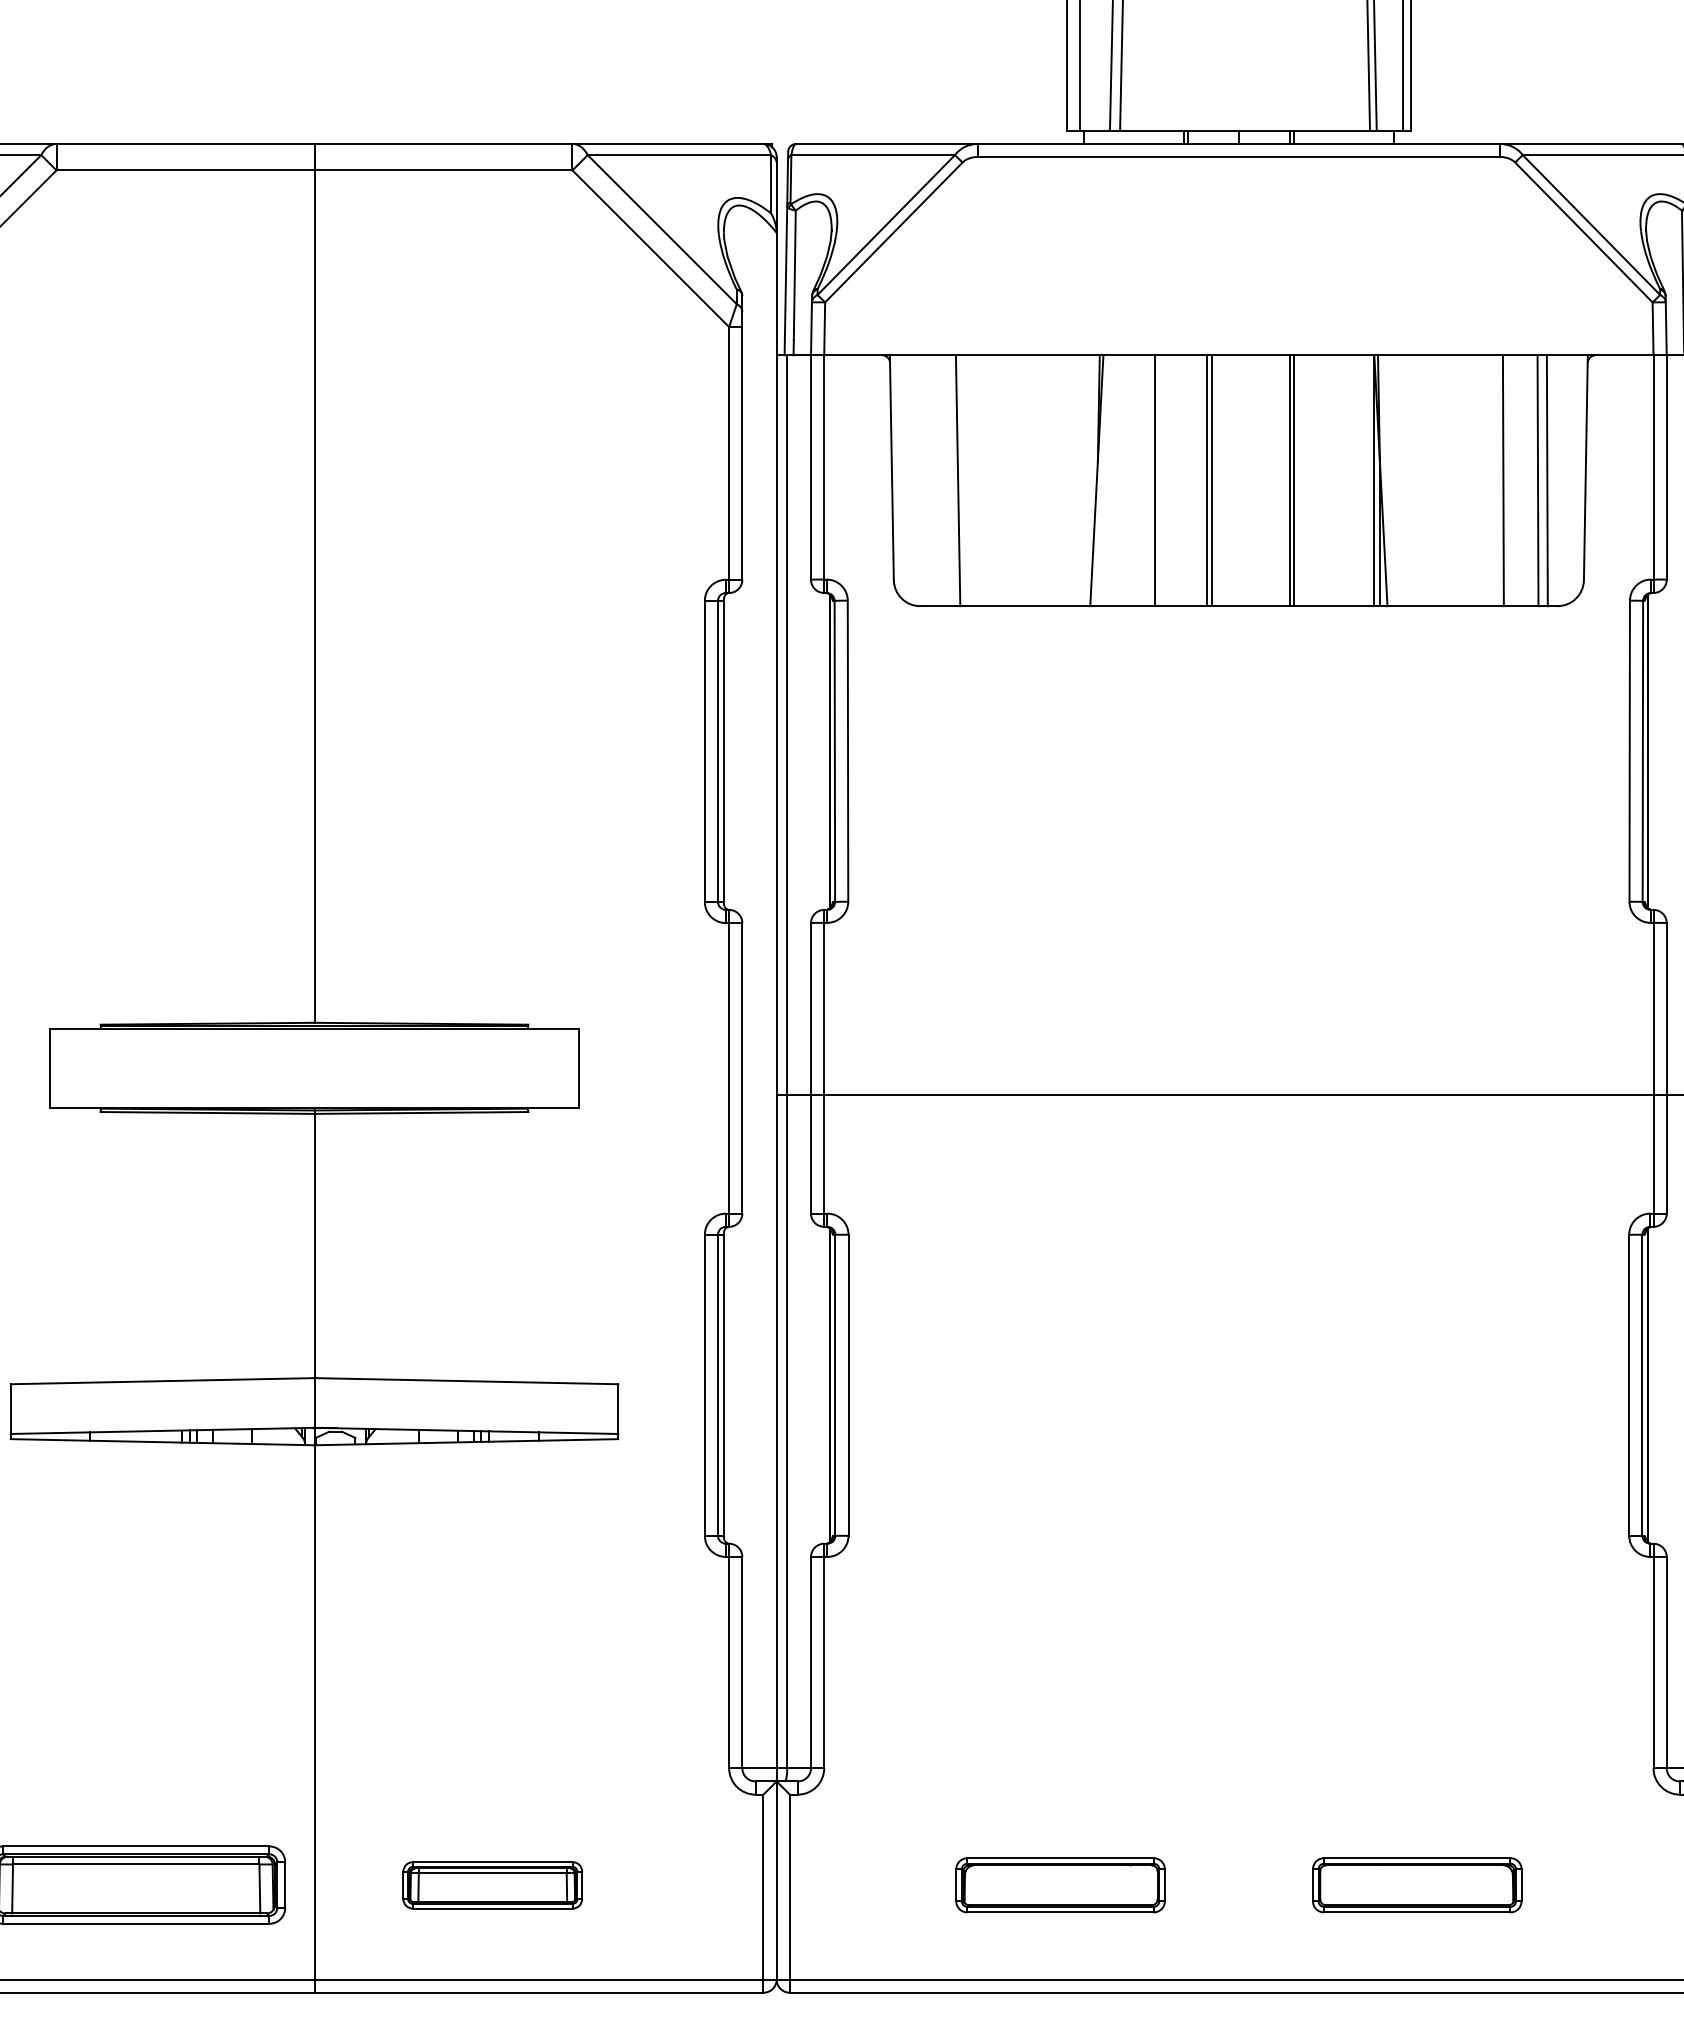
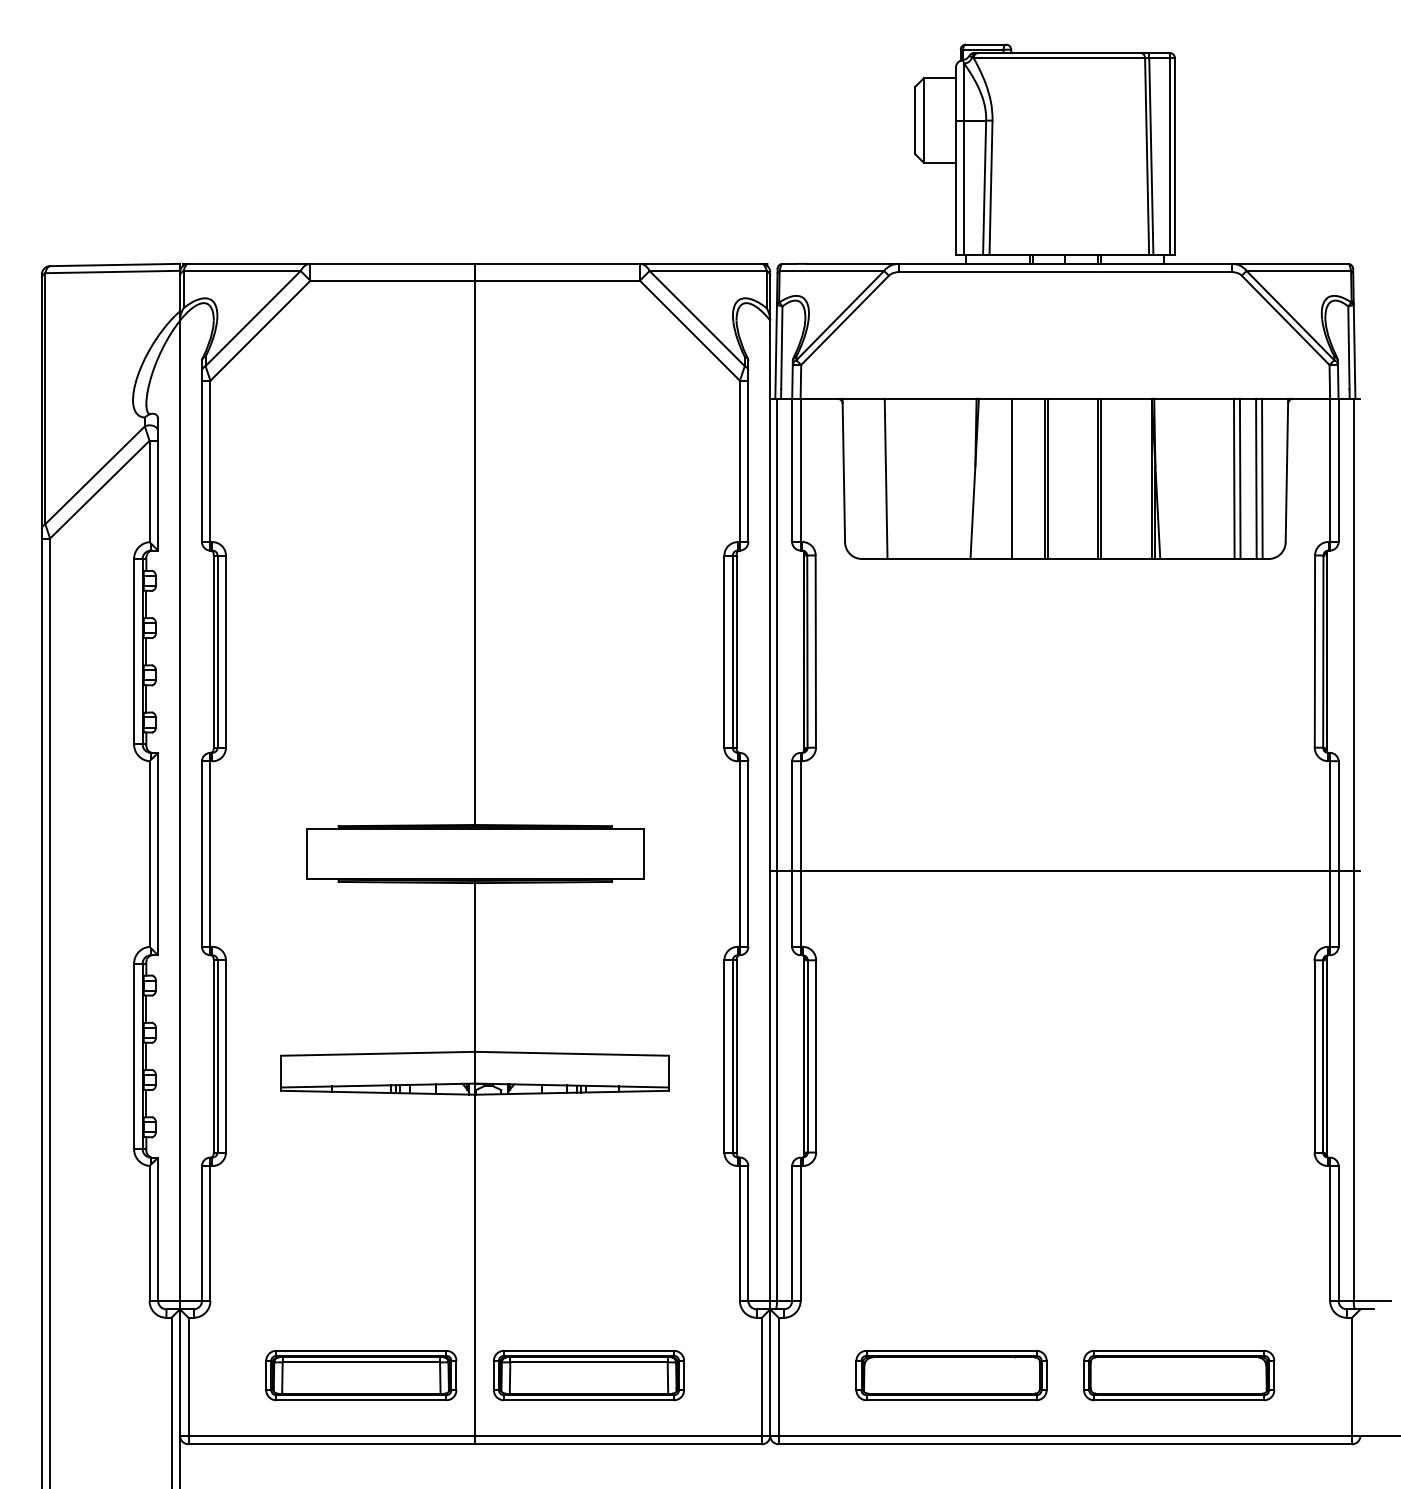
line: (1511, 480) -> (1239, 478), added
part: (491, 1885) -> (588, 1375), size x1.67
part: (1060, 1885) -> (951, 1375), size x1.43
part: (1417, 1885) -> (1179, 1375), size x1.43

